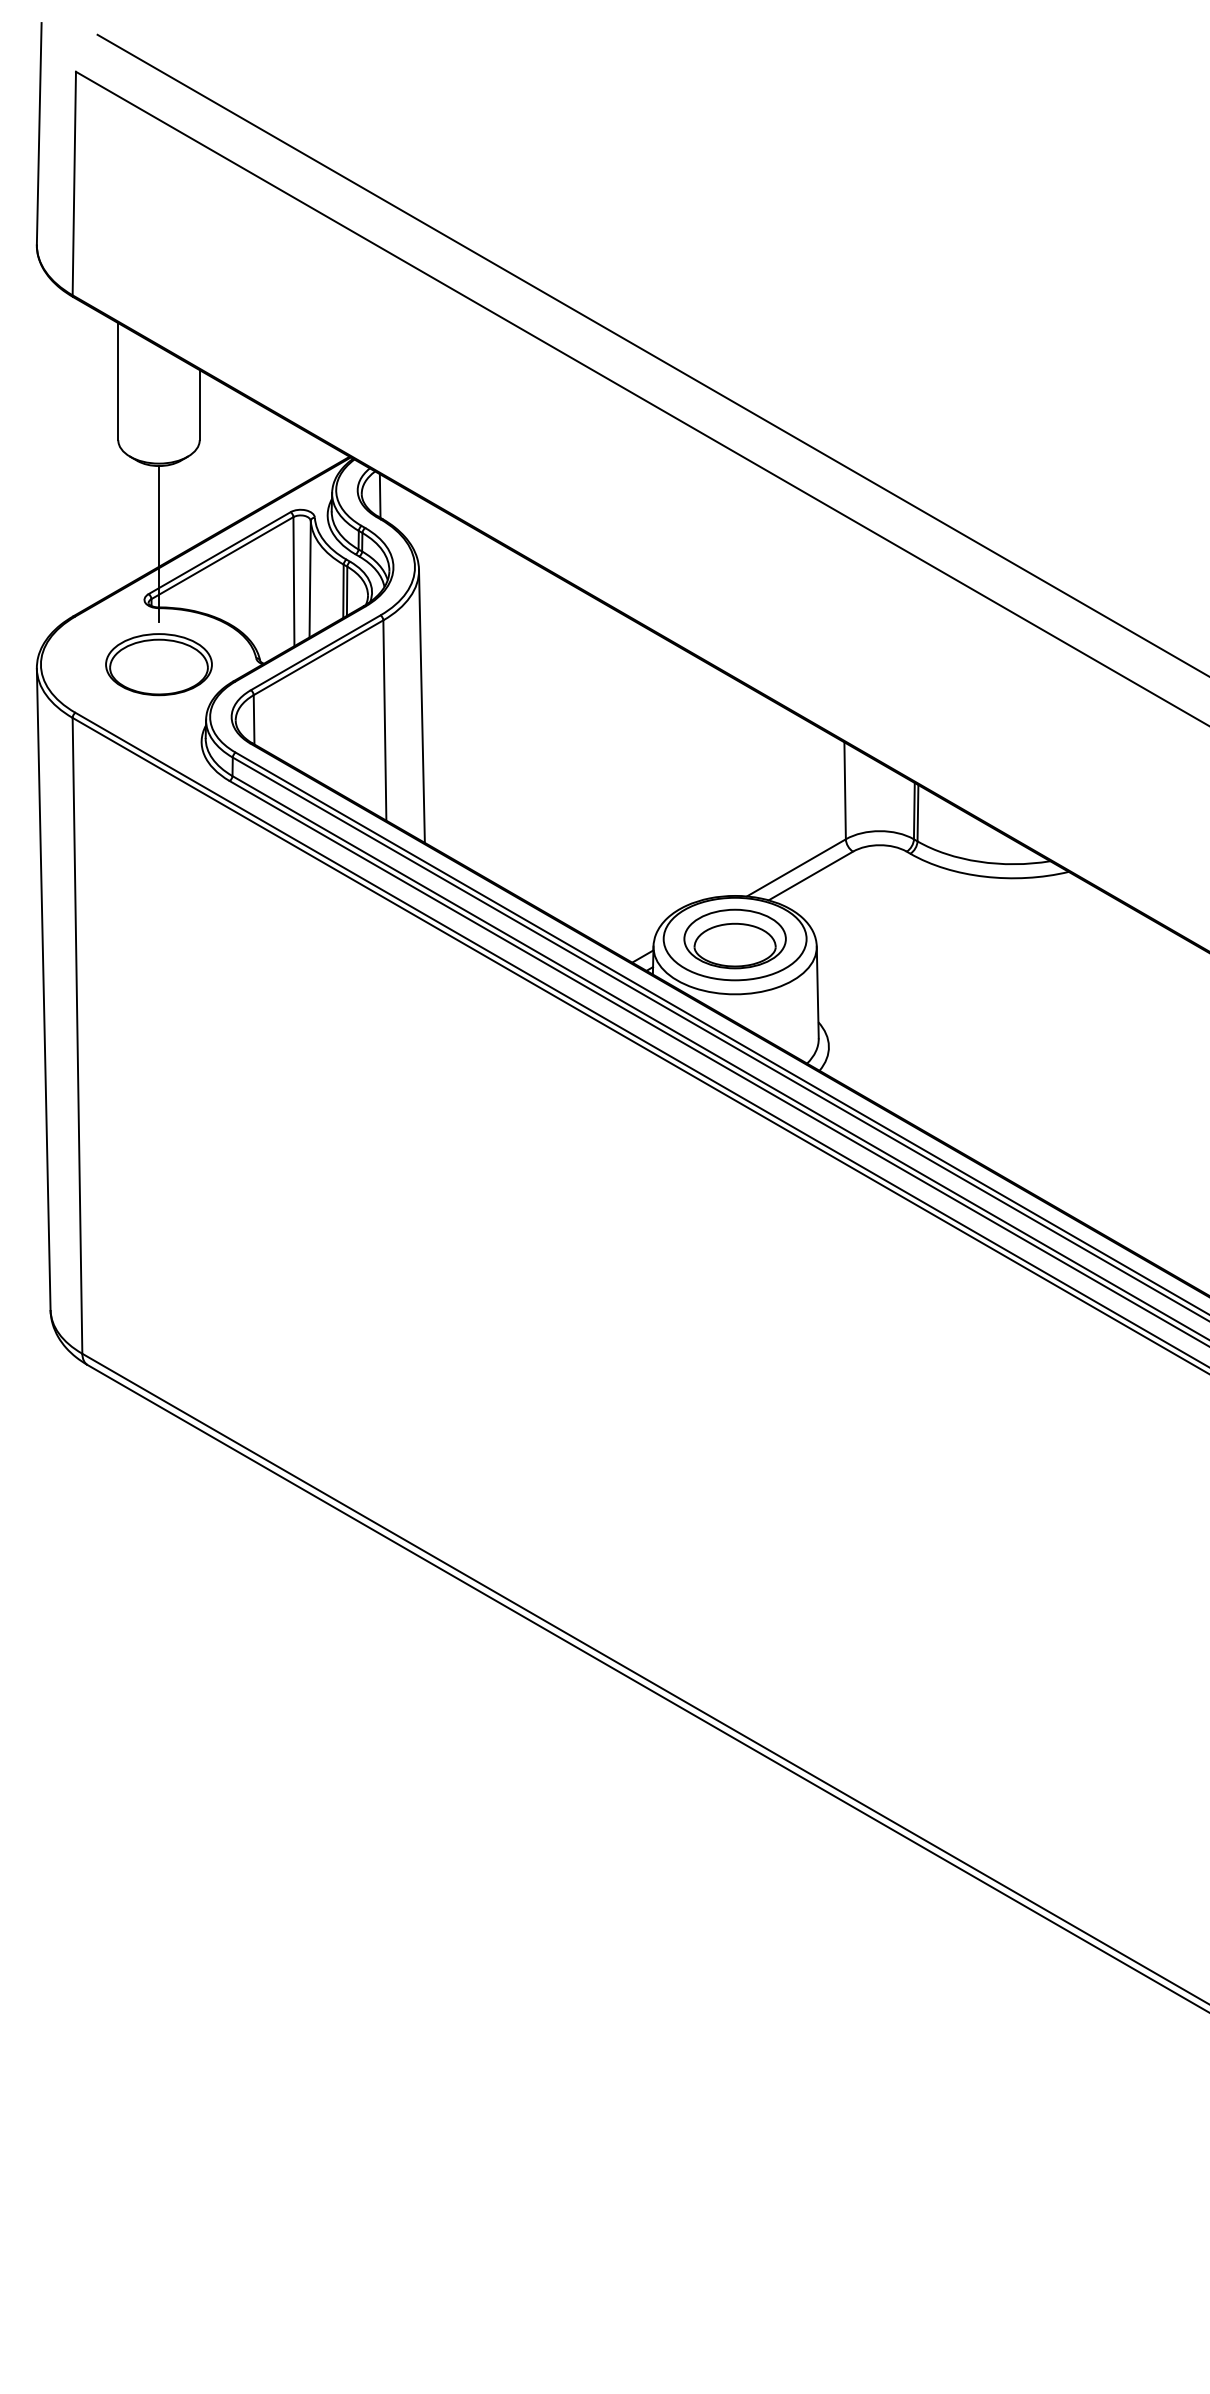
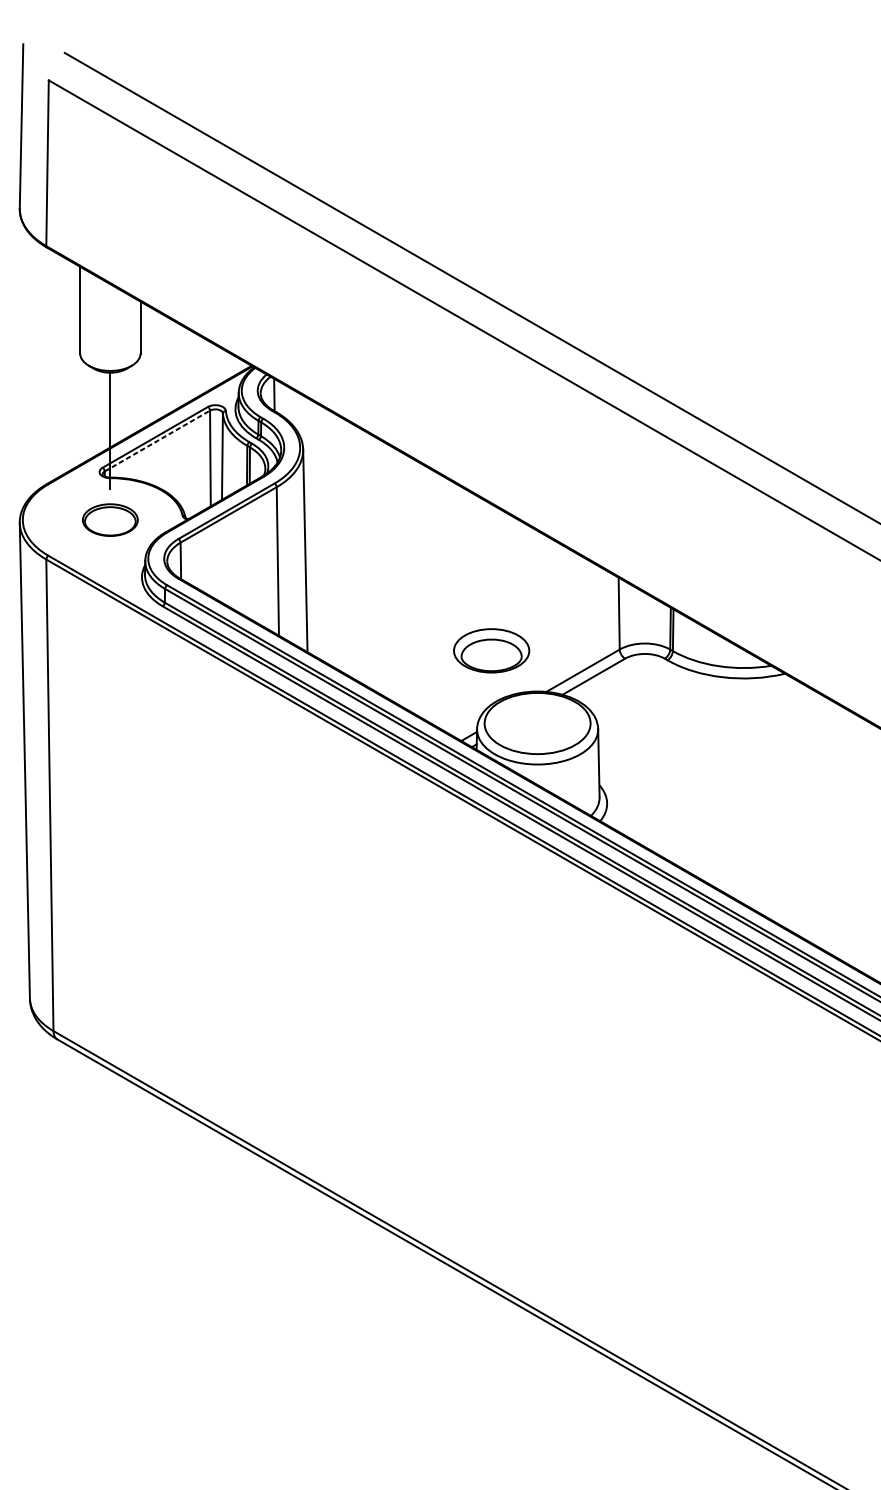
line: (222, 558) -> (157, 441), solid -> dashed
part: (158, 664) -> (109, 519), size x0.7
part: (734, 938) -> (491, 650), moved

